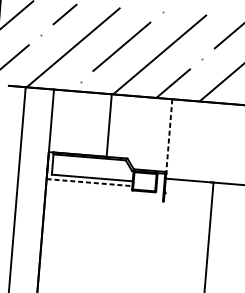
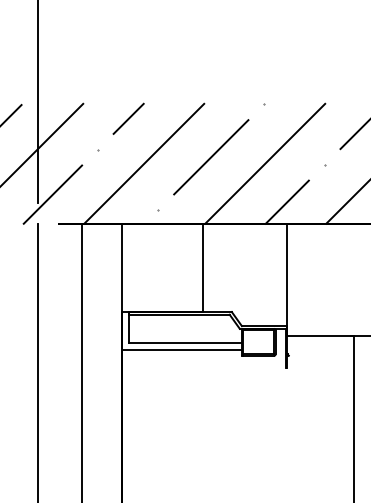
line: (169, 139) -> (287, 280), dashed -> solid
line: (89, 182) -> (181, 349), dashed -> solid

